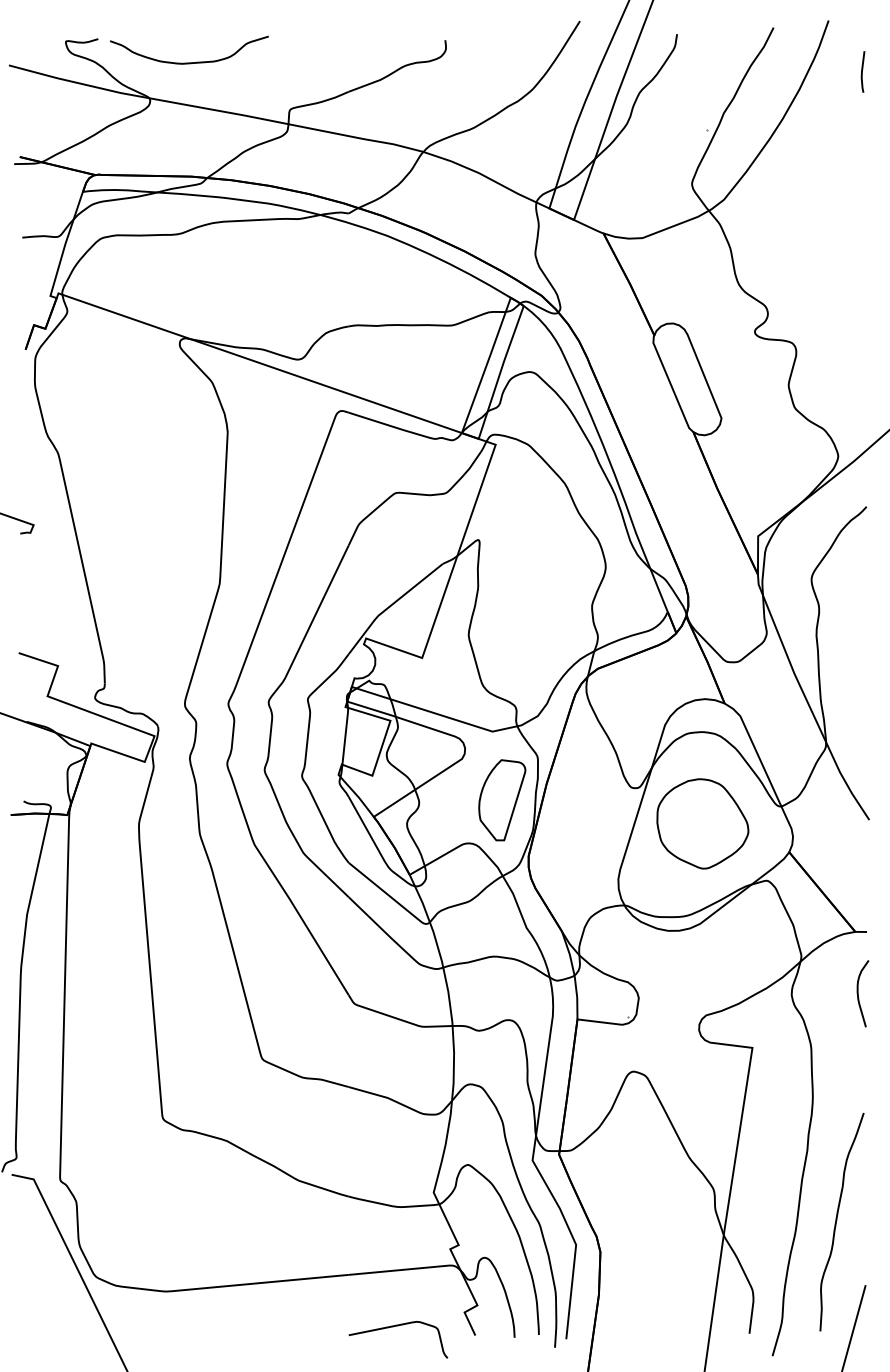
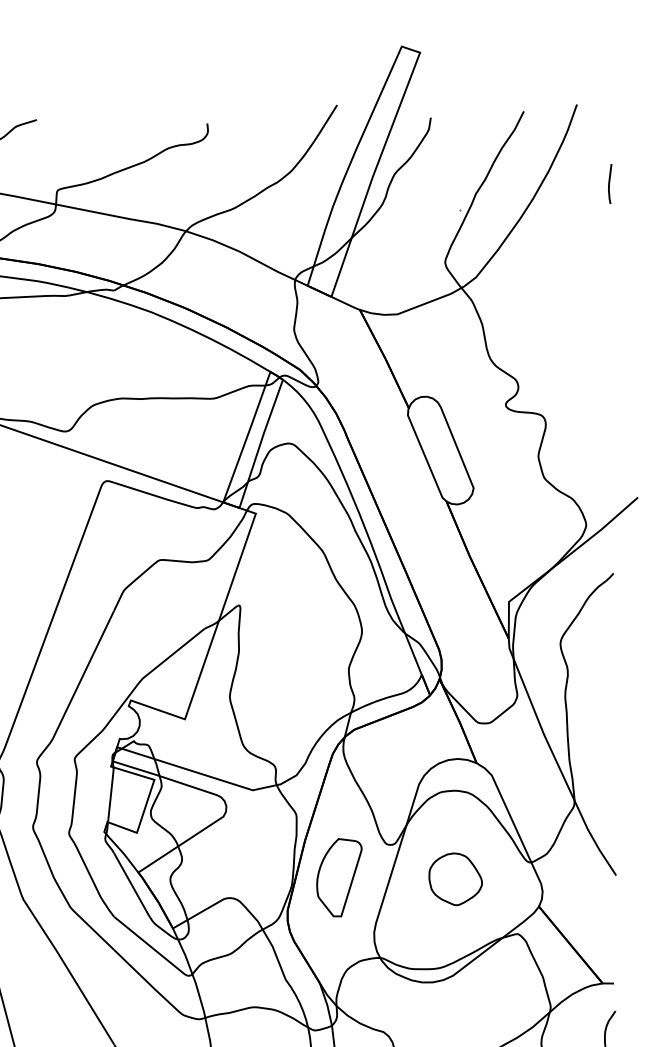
line: (862, 71) -> (609, 183), moved
part: (502, 800) -> (339, 877), moved
part: (702, 823) -> (455, 878), size x0.6

